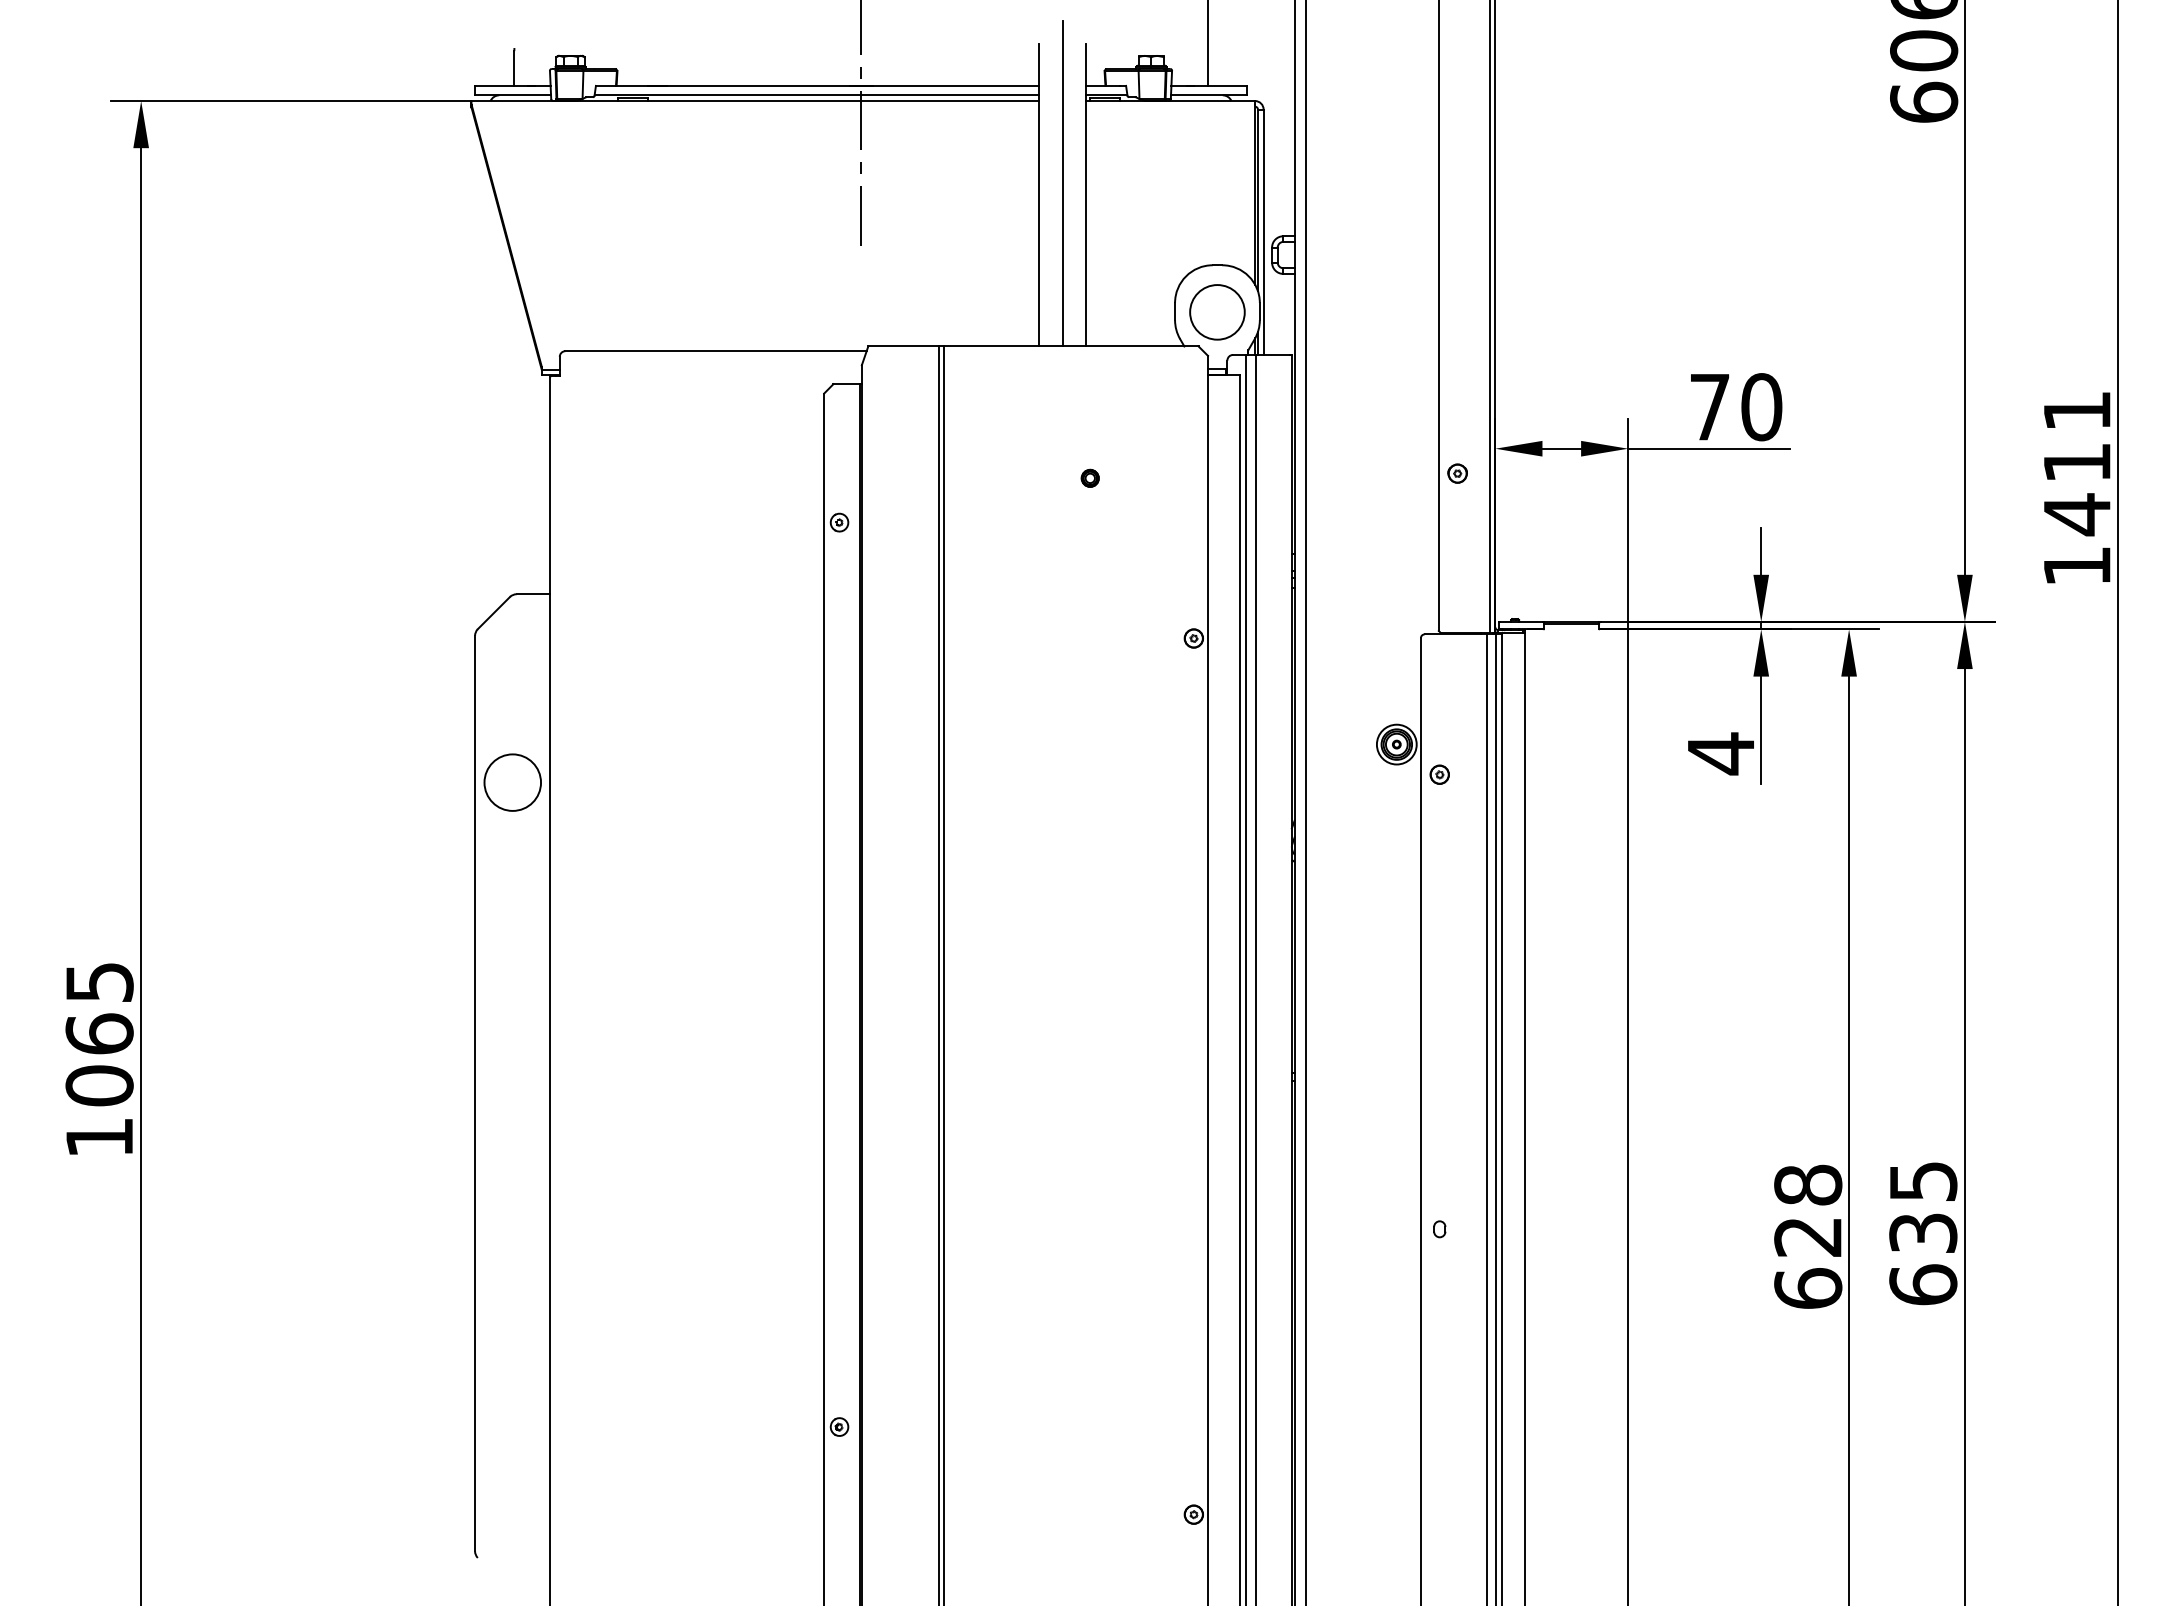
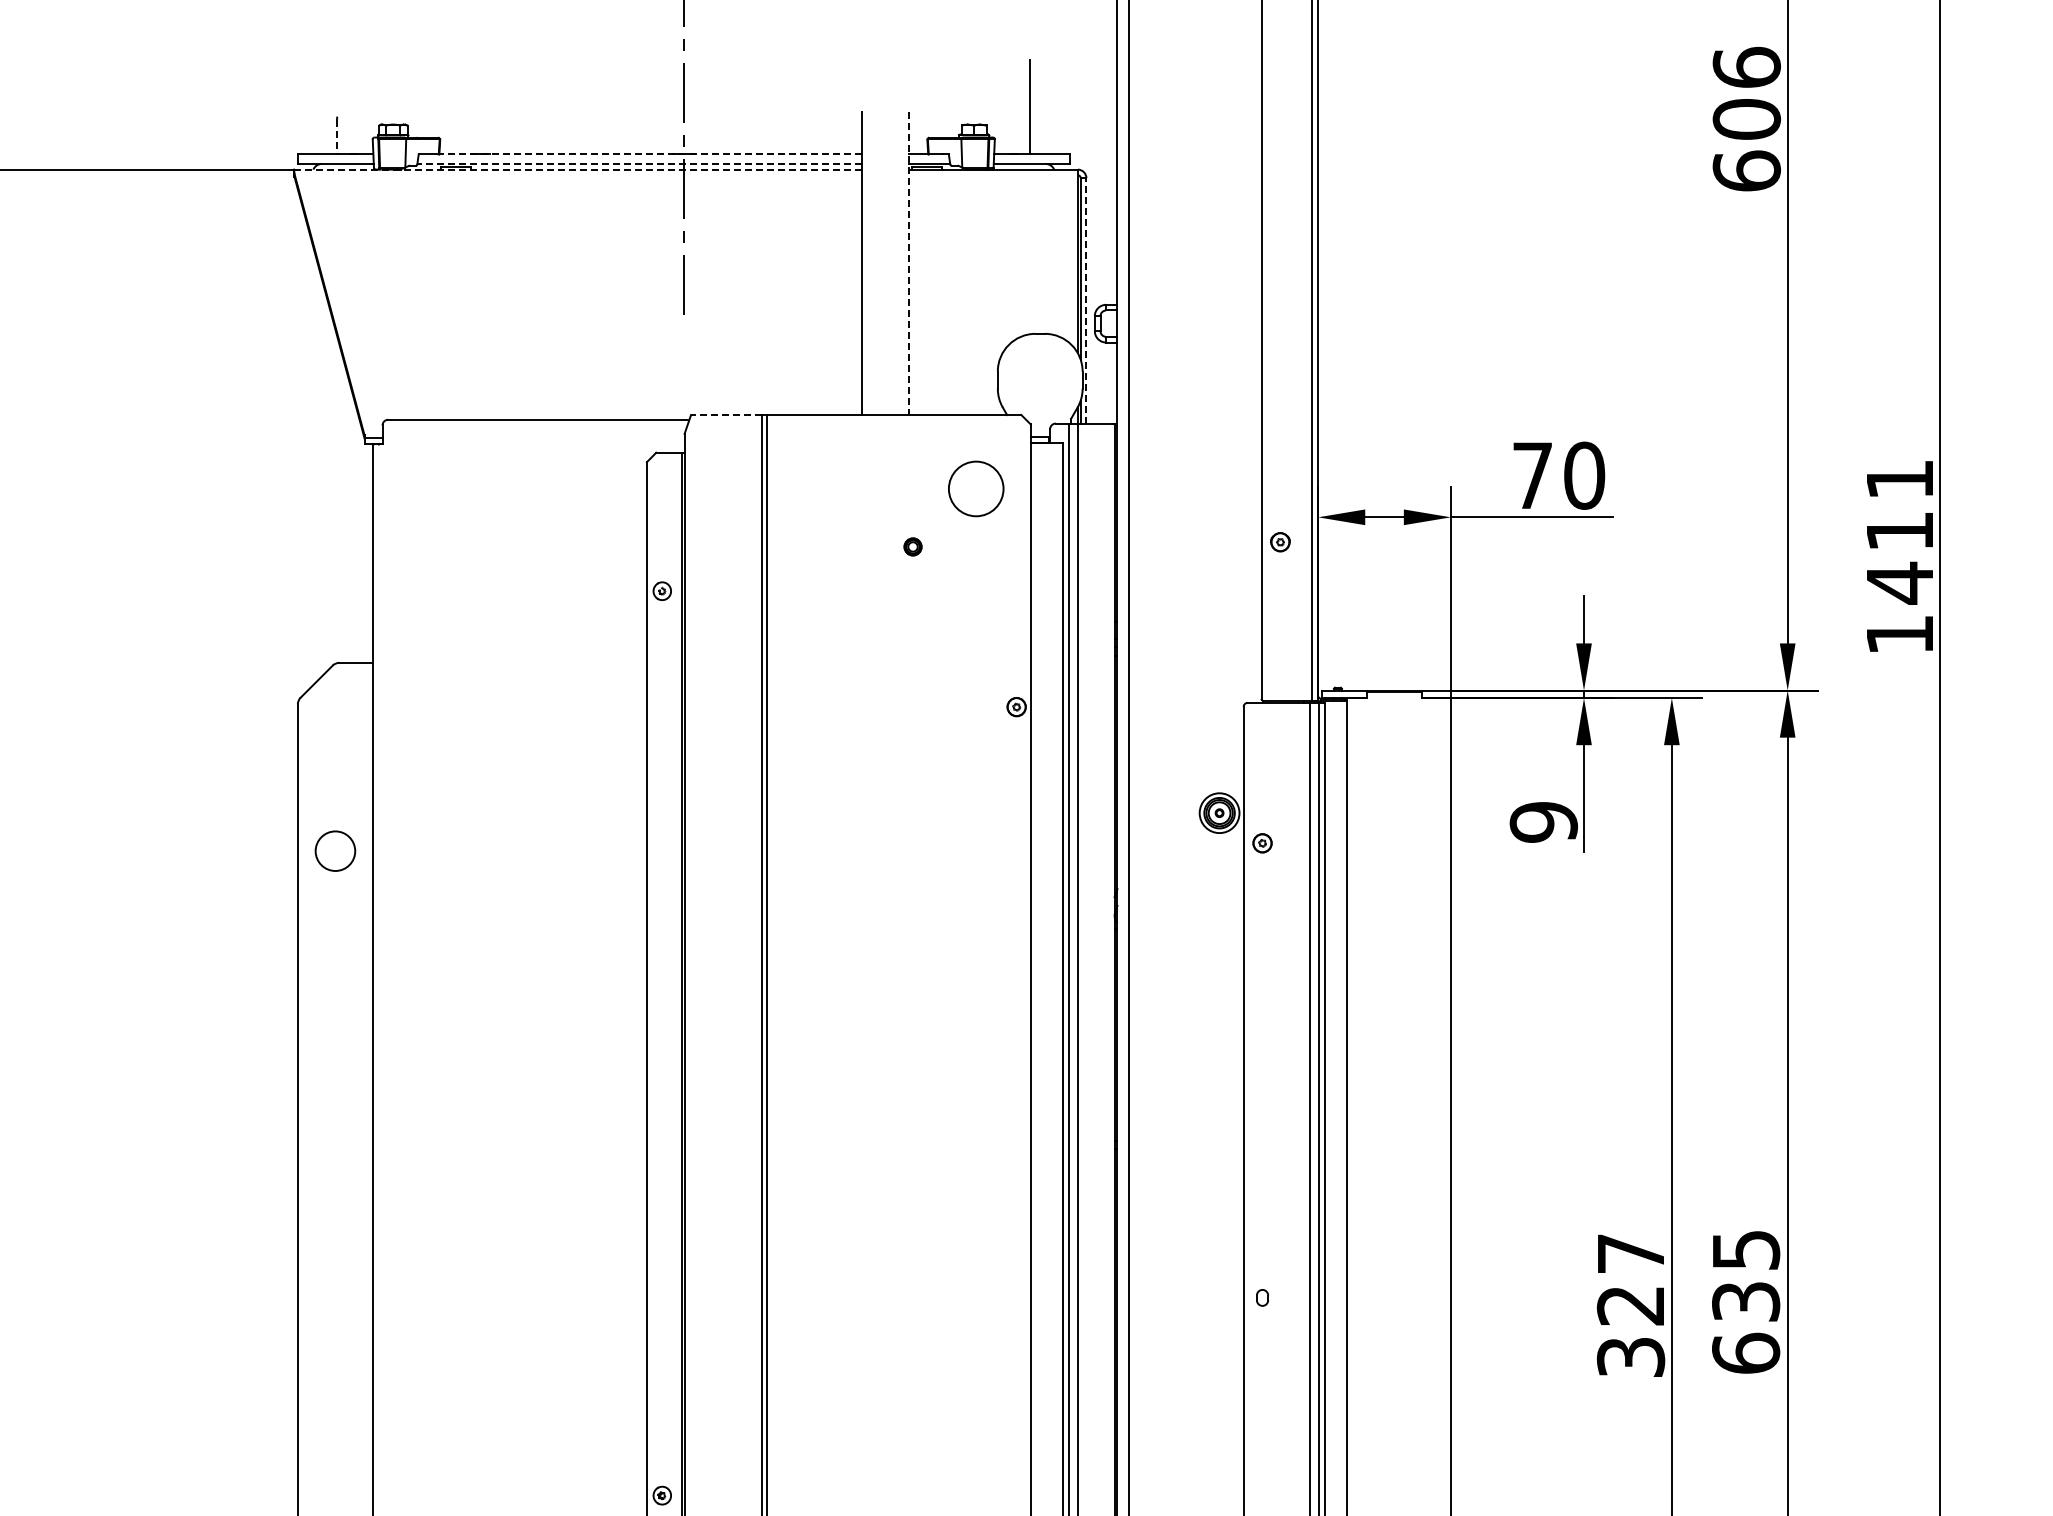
line: (514, 69) -> (337, 138), solid -> dashed
line: (827, 85) -> (650, 154), solid -> dashed
line: (816, 95) -> (639, 164), solid -> dashed
line: (755, 101) -> (578, 170), solid -> dashed
line: (1062, 183) -> (885, 252), removed
line: (1086, 195) -> (909, 264), solid -> dashed
line: (1263, 232) -> (1086, 301), solid -> dashed
circle: (1217, 312) -> (976, 489), moved
line: (903, 346) -> (726, 415), solid -> dashed
text: (1721, 753) -> (1544, 822), 4 -> 9
circle: (512, 782) -> (335, 851), size x0.7
text: (1808, 1236) -> (1631, 1305), 628 -> 327

